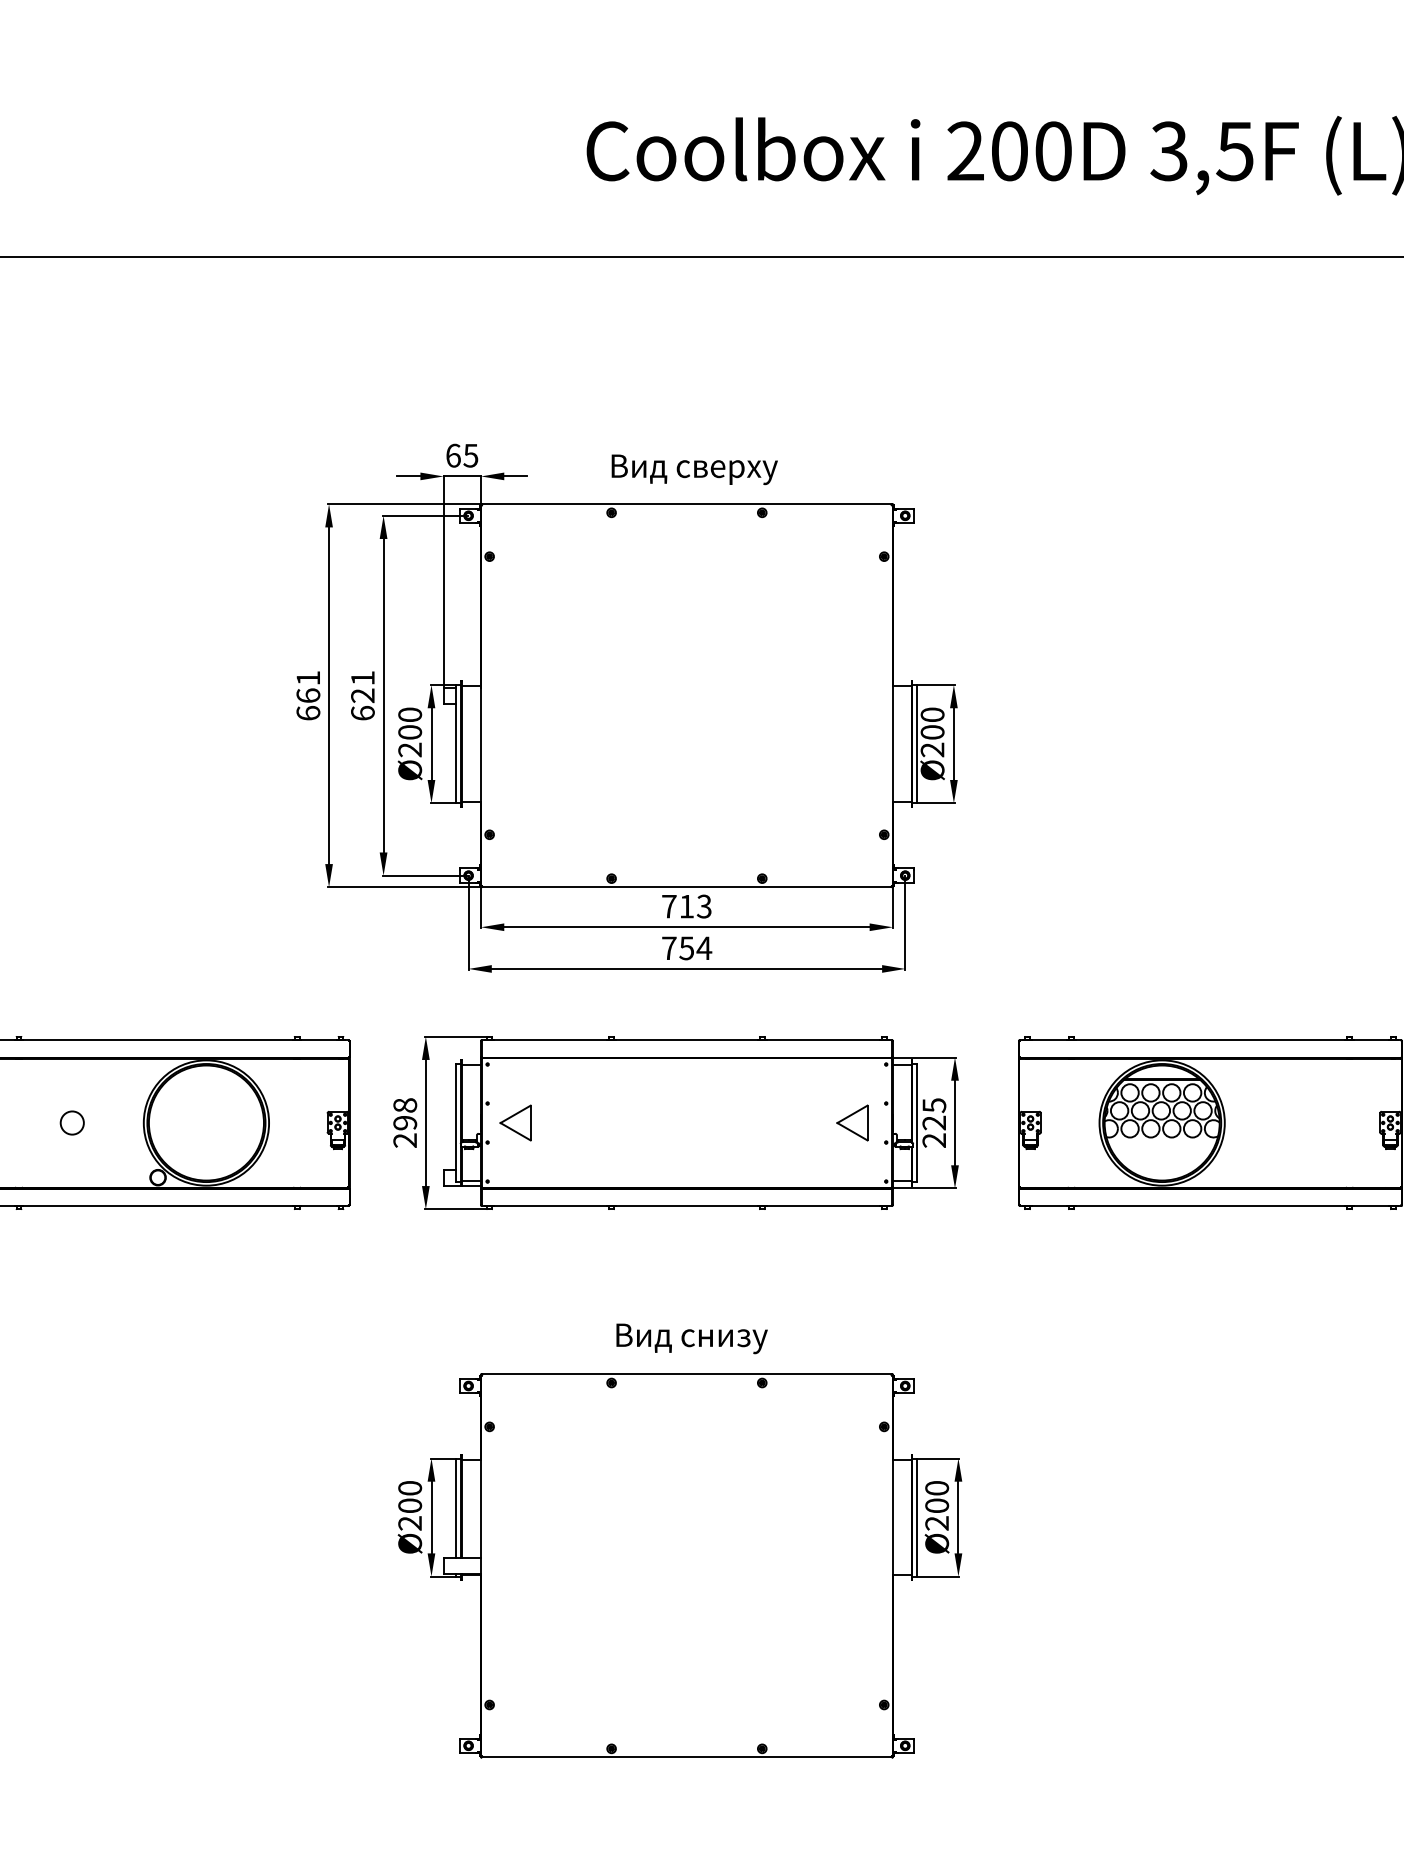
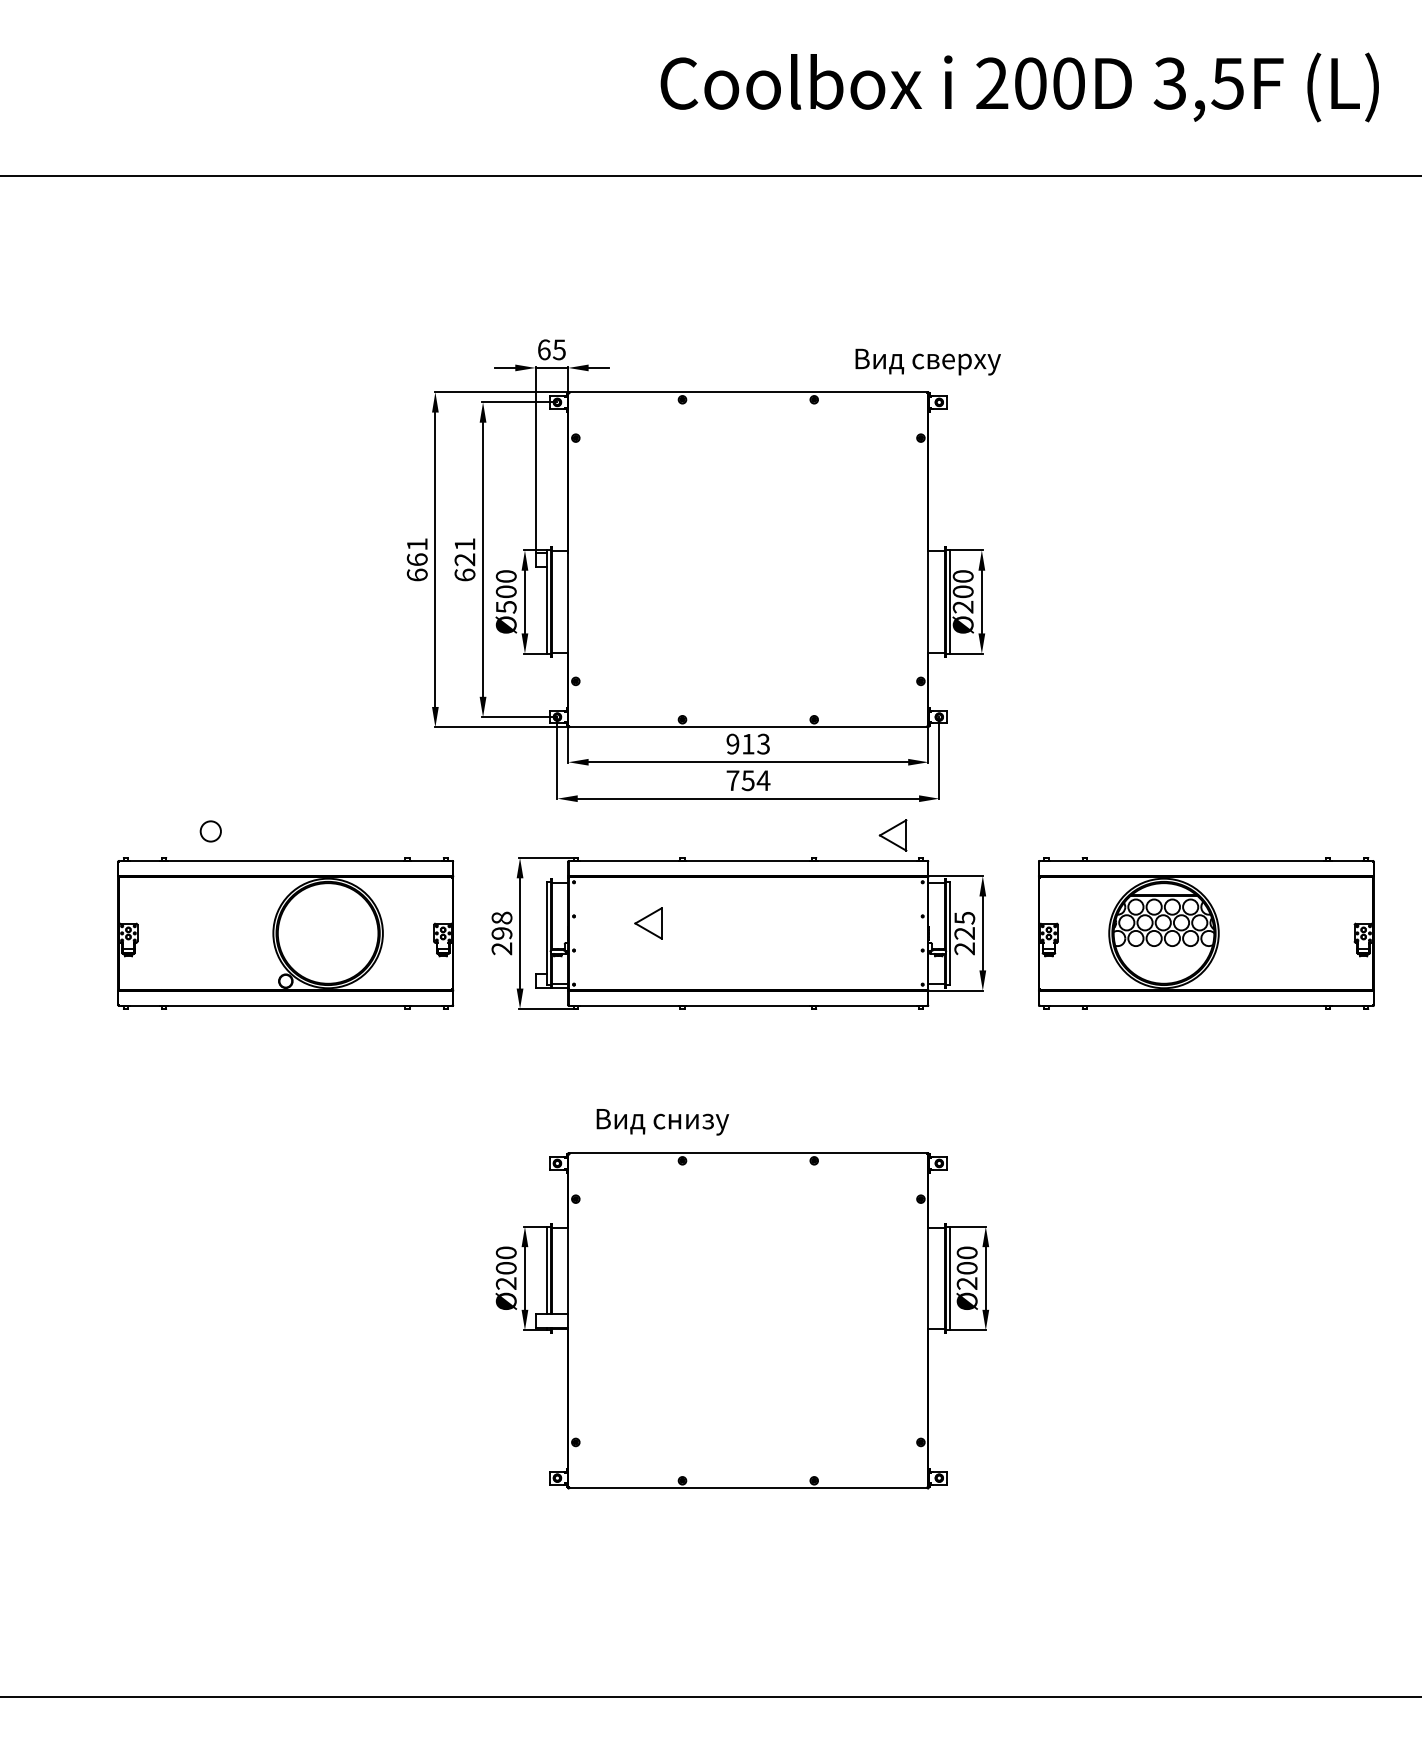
text: (693, 469) -> (927, 361), moved
text: (409, 749) -> (505, 606), Ø200 -> Ø500
text: (668, 905) -> (732, 743), 713 -> 913
circle: (71, 1123) -> (210, 831), moved
part: (515, 1123) -> (648, 923), moved
part: (851, 1123) -> (892, 835), moved
text: (691, 1339) -> (662, 1122), moved

